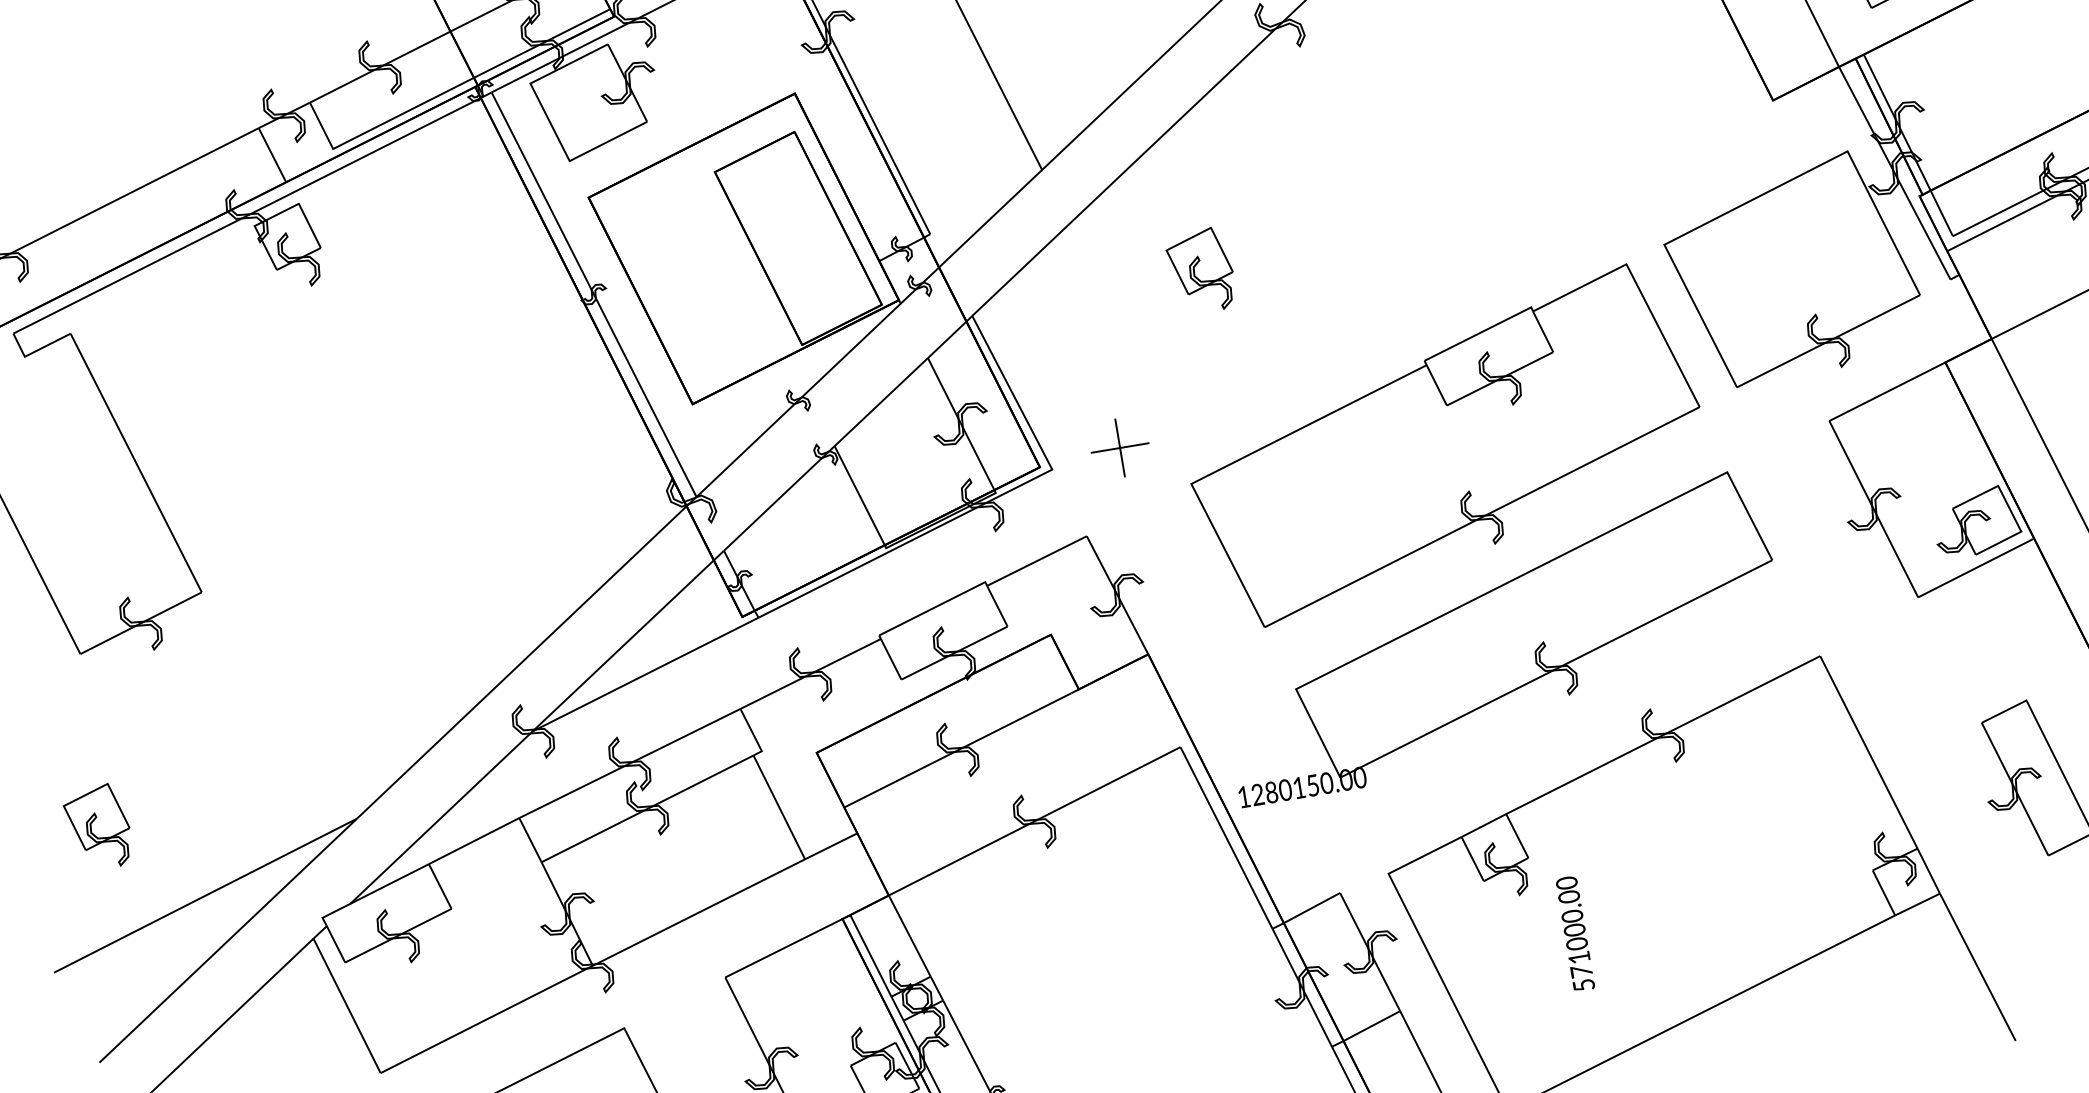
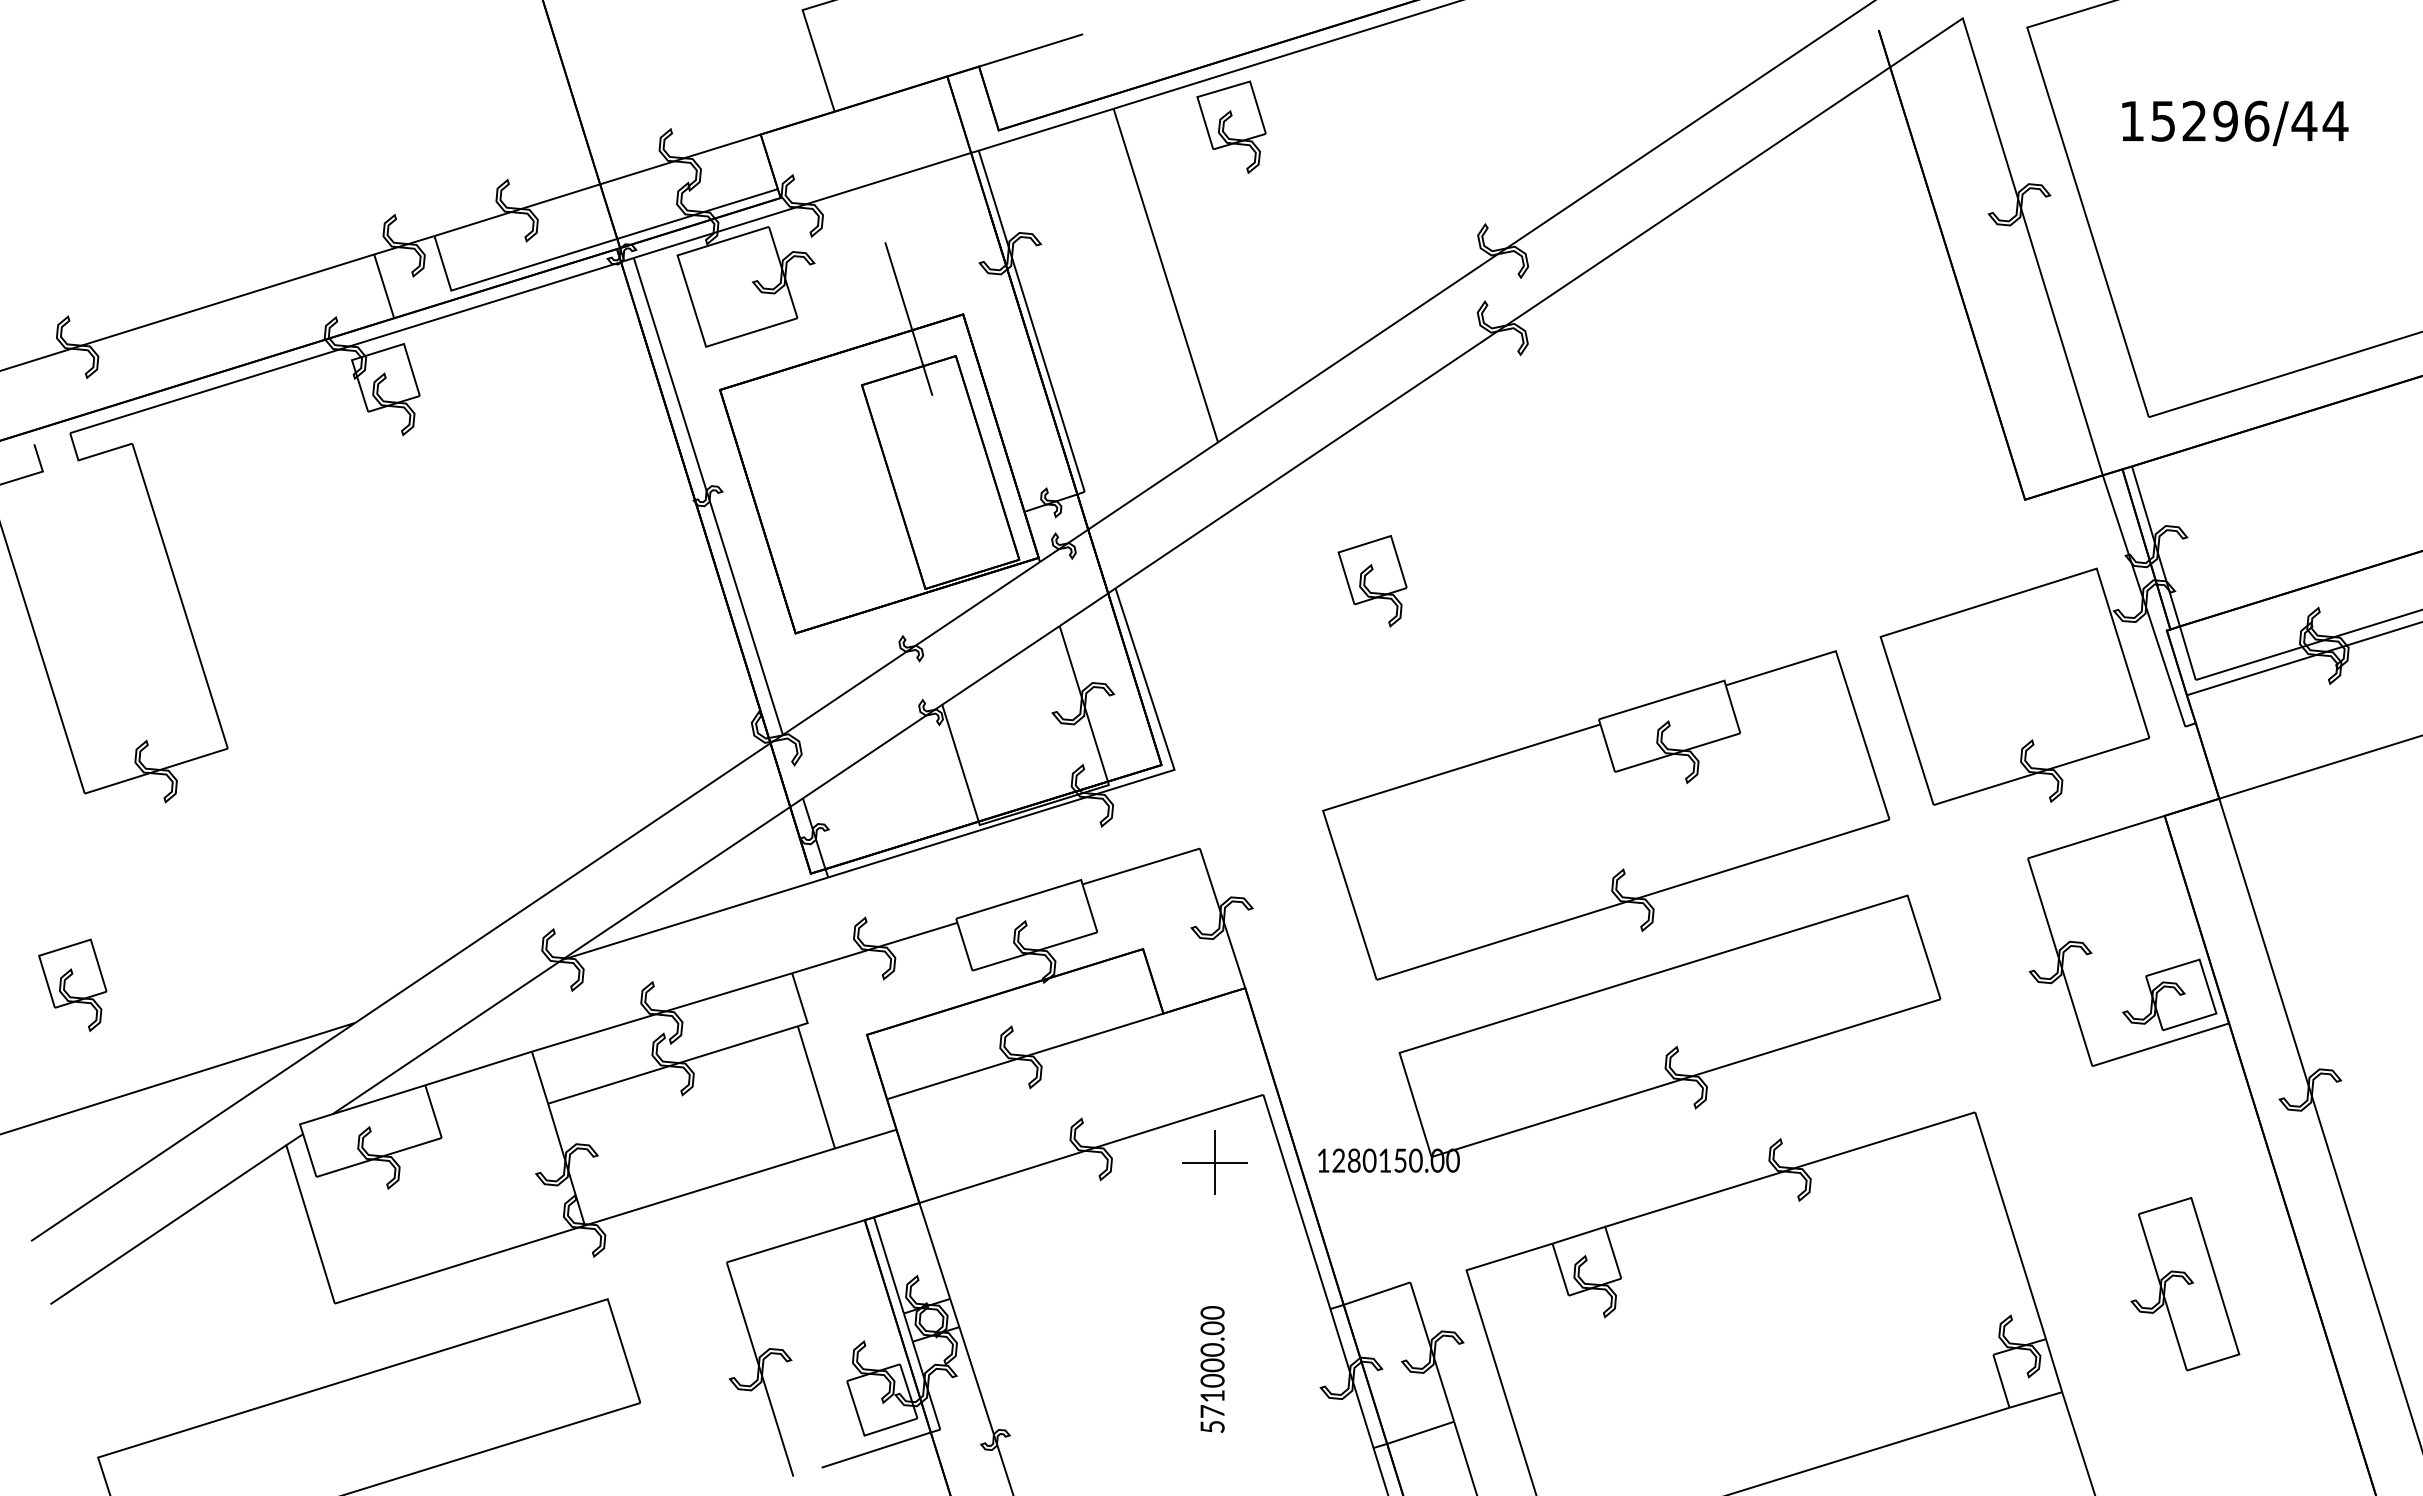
line: (746, 105) -> (908, 318), added
part: (1119, 447) -> (1214, 1162), moved
text: (1575, 933) -> (1212, 1369), moved

